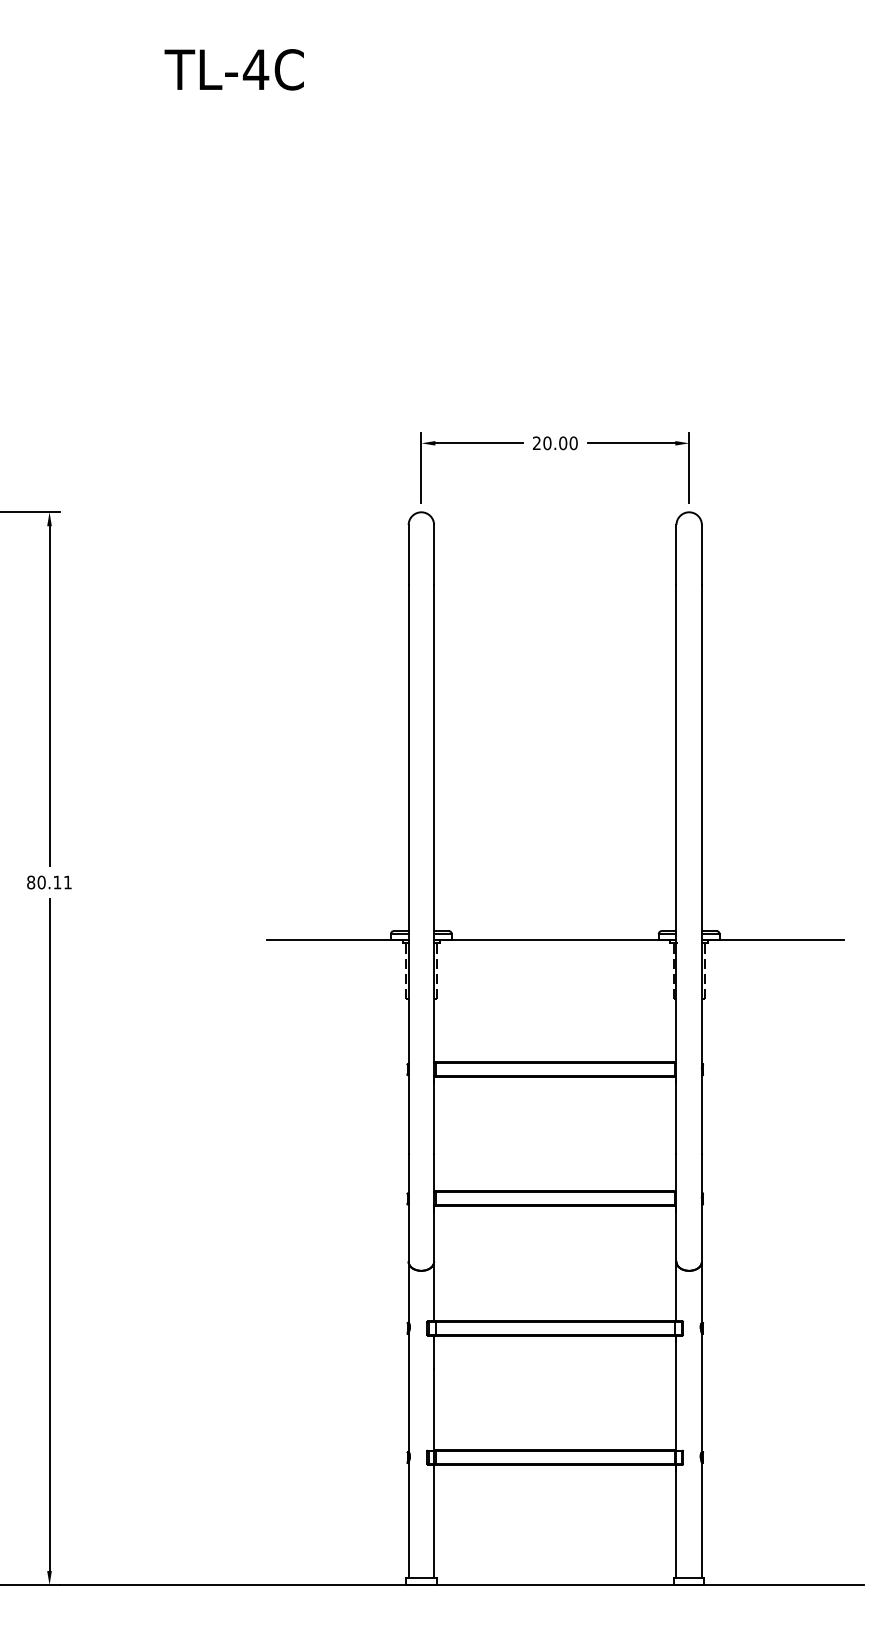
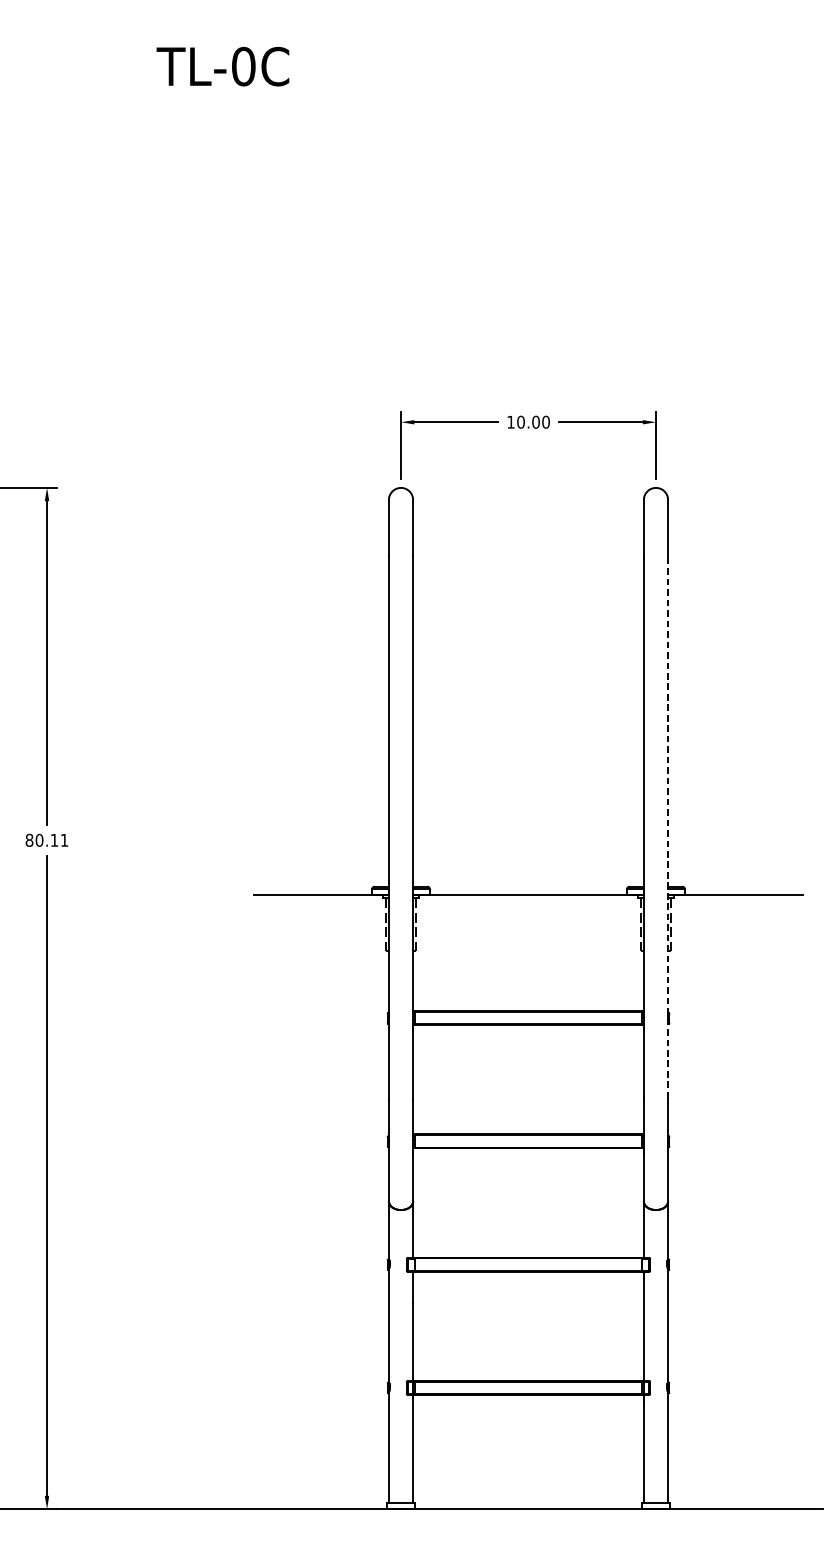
text: (256, 69) -> (244, 66), TL-4C -> TL-0C
text: (536, 442) -> (510, 421), 20.00 -> 10.00
line: (701, 869) -> (667, 827), solid -> dashed

